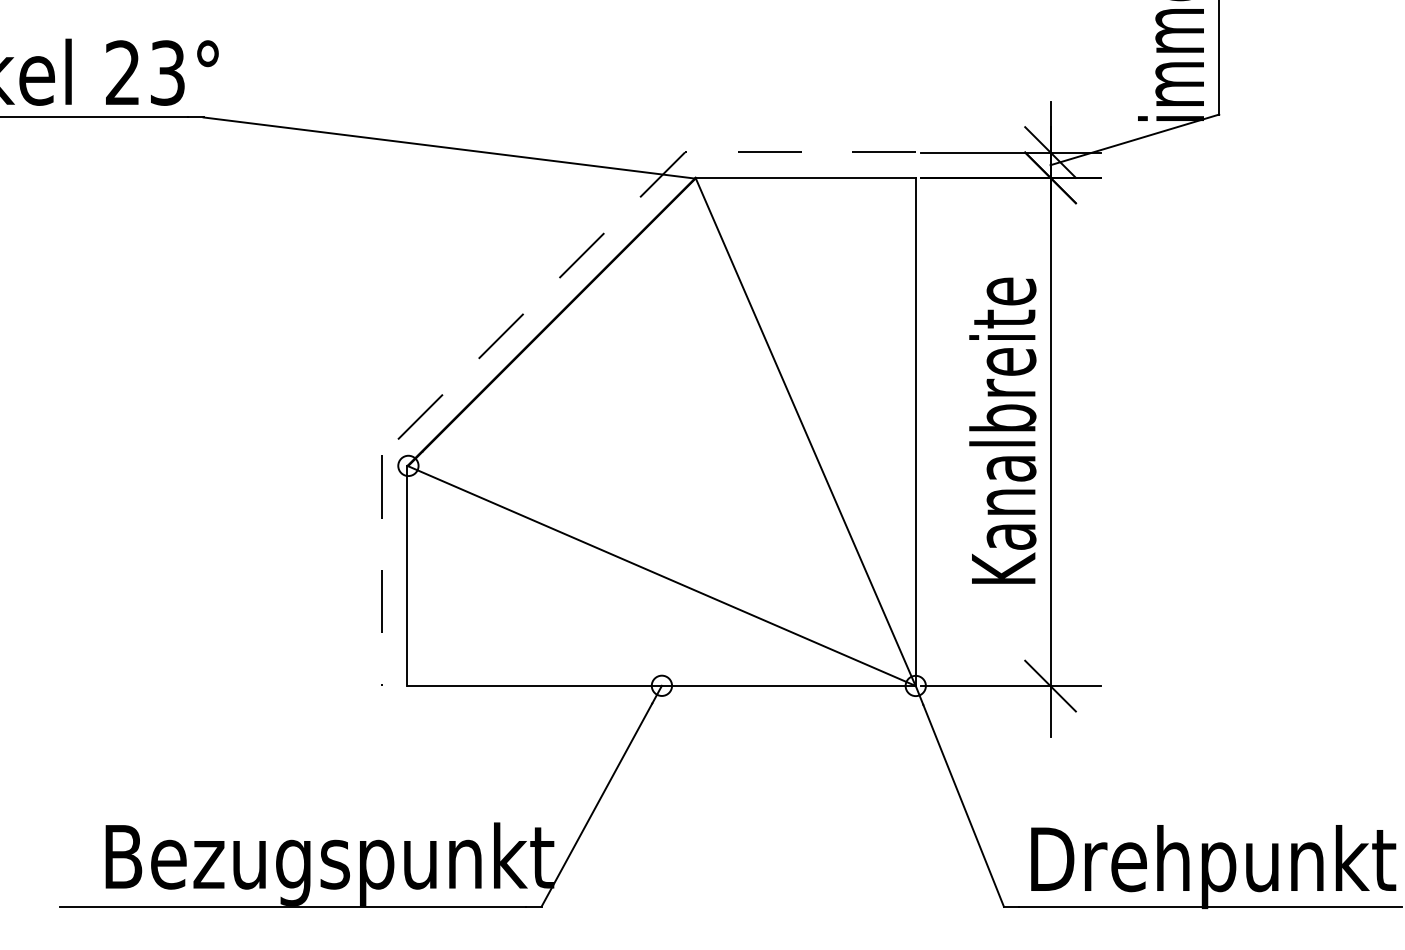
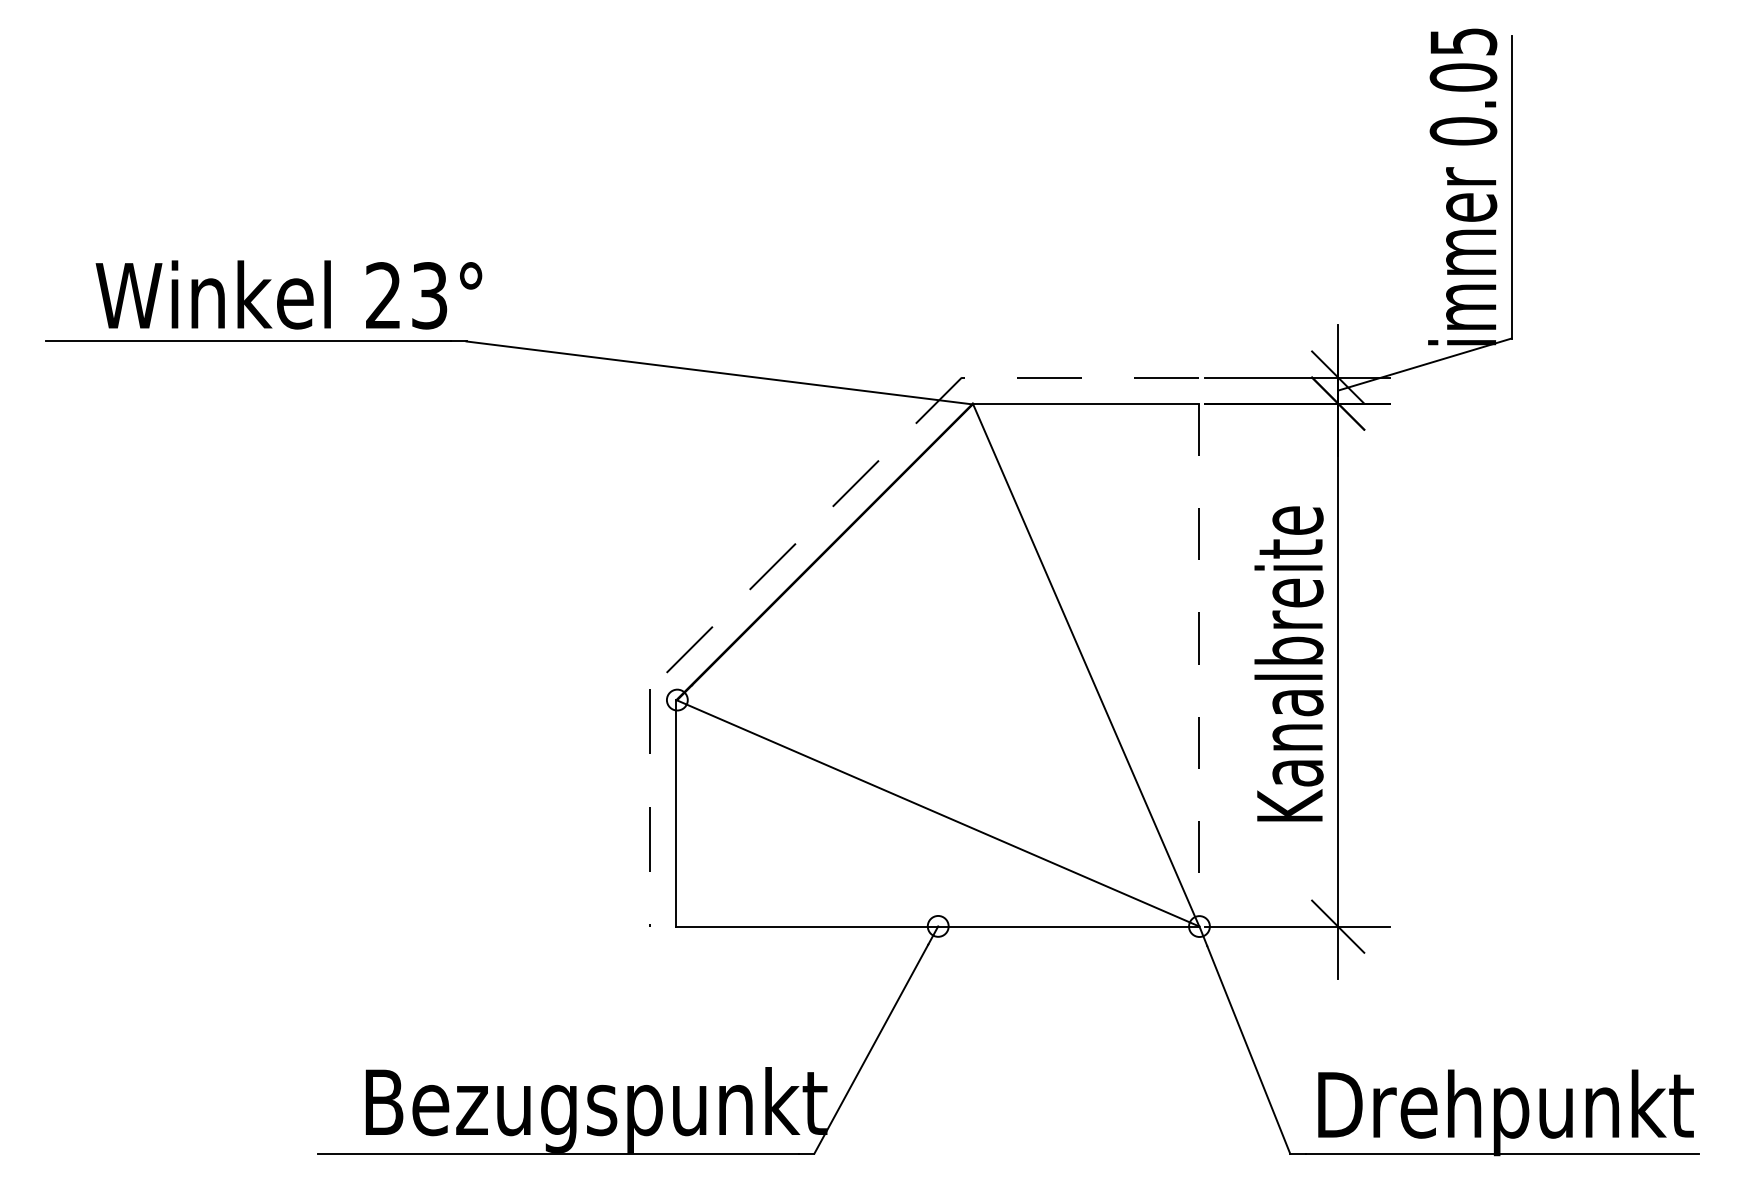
line: (915, 432) -> (1199, 665), solid -> dashed

